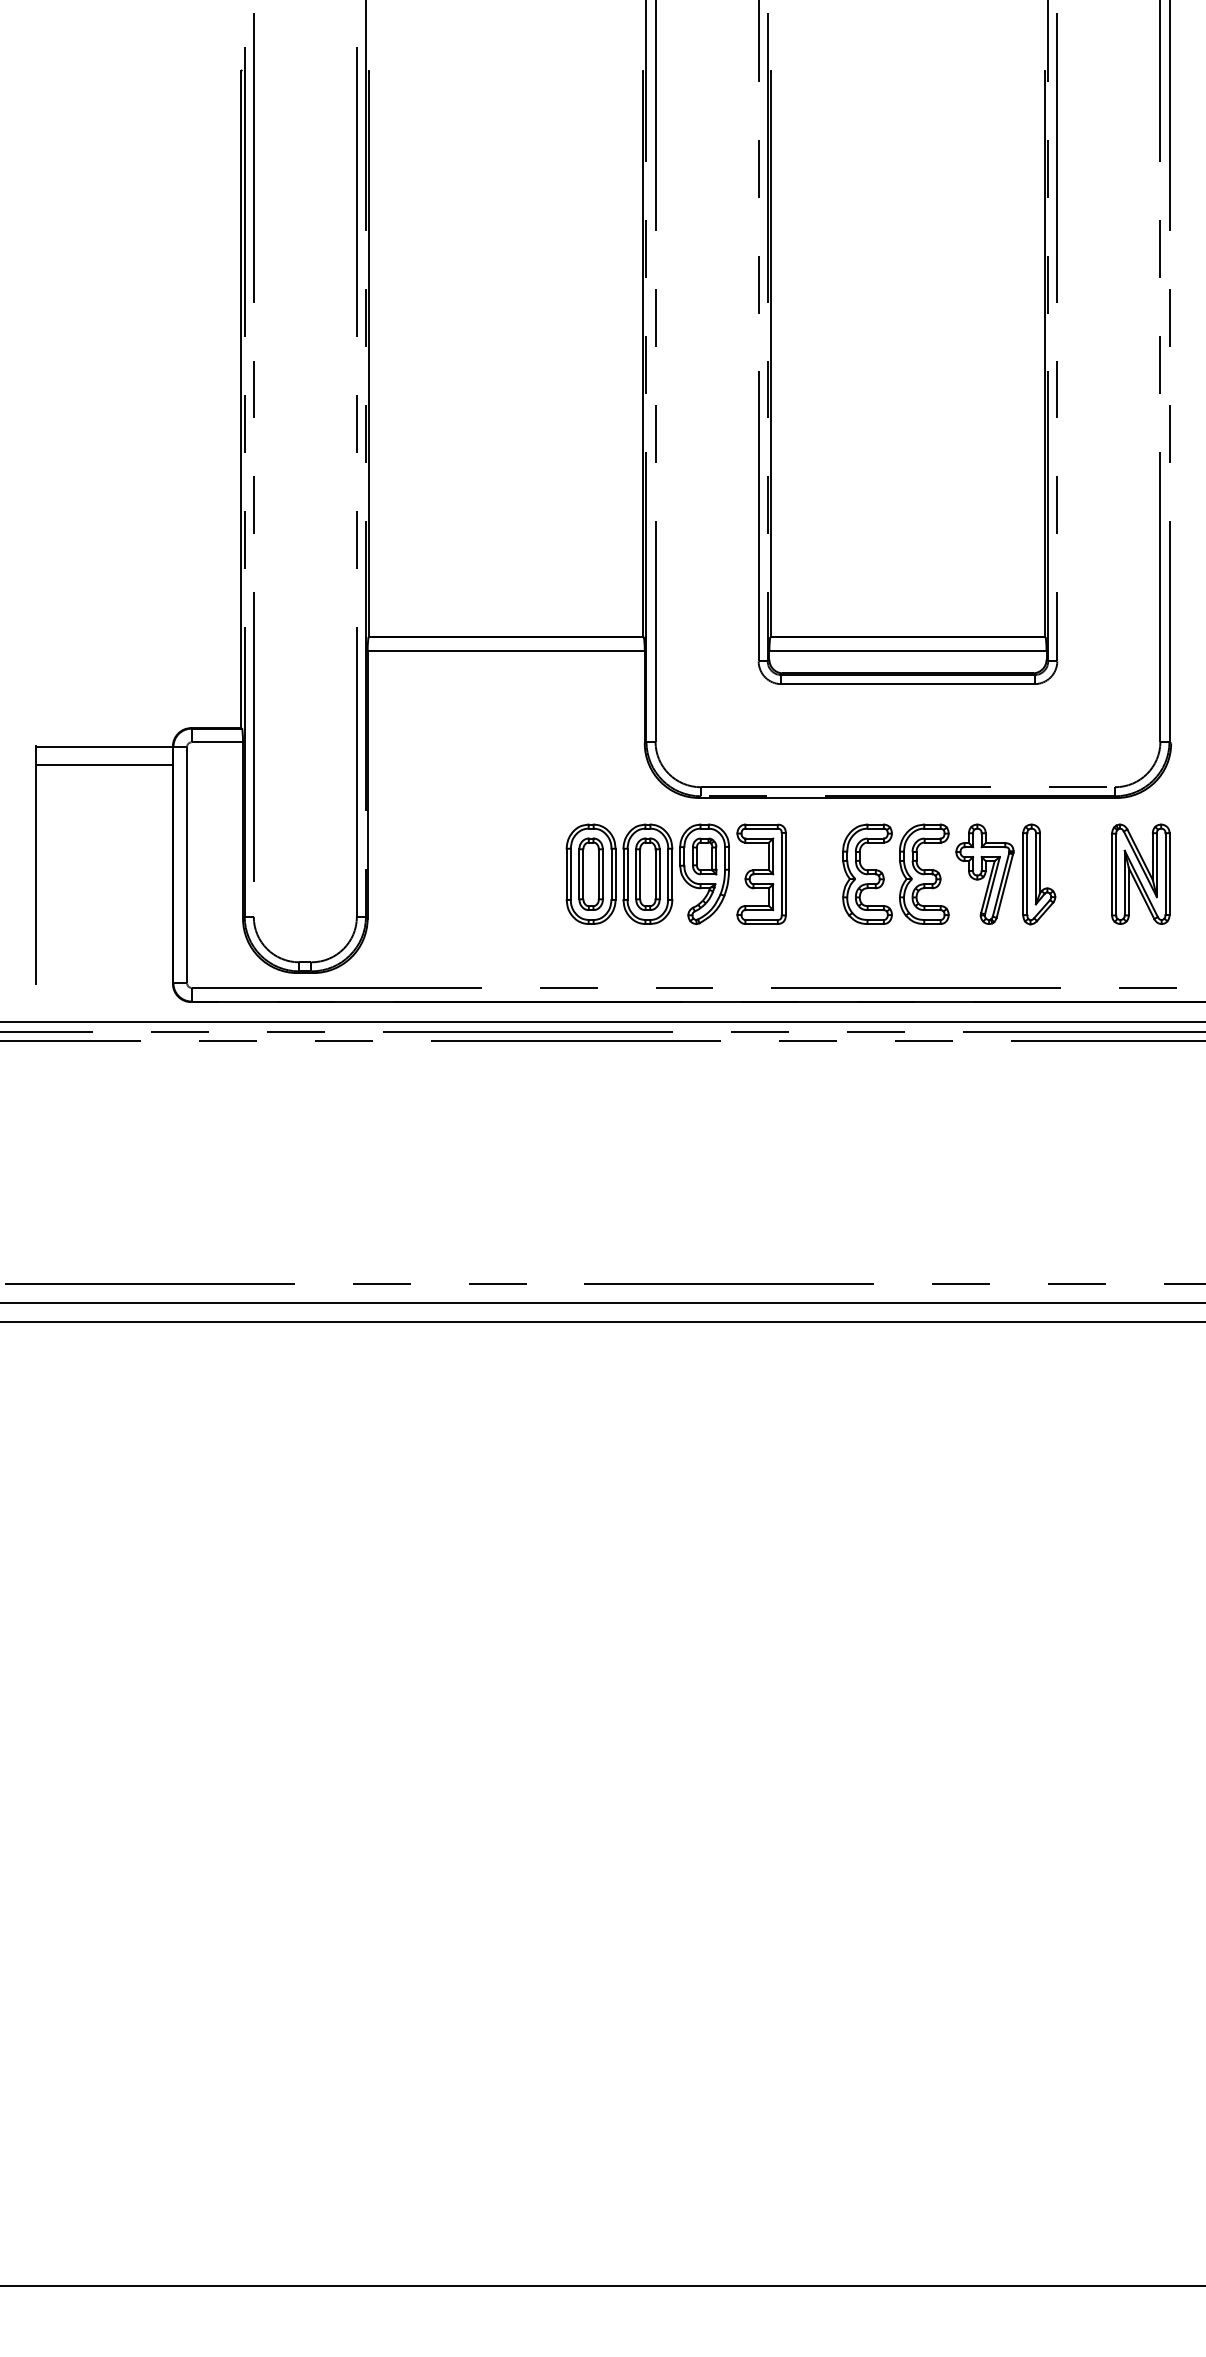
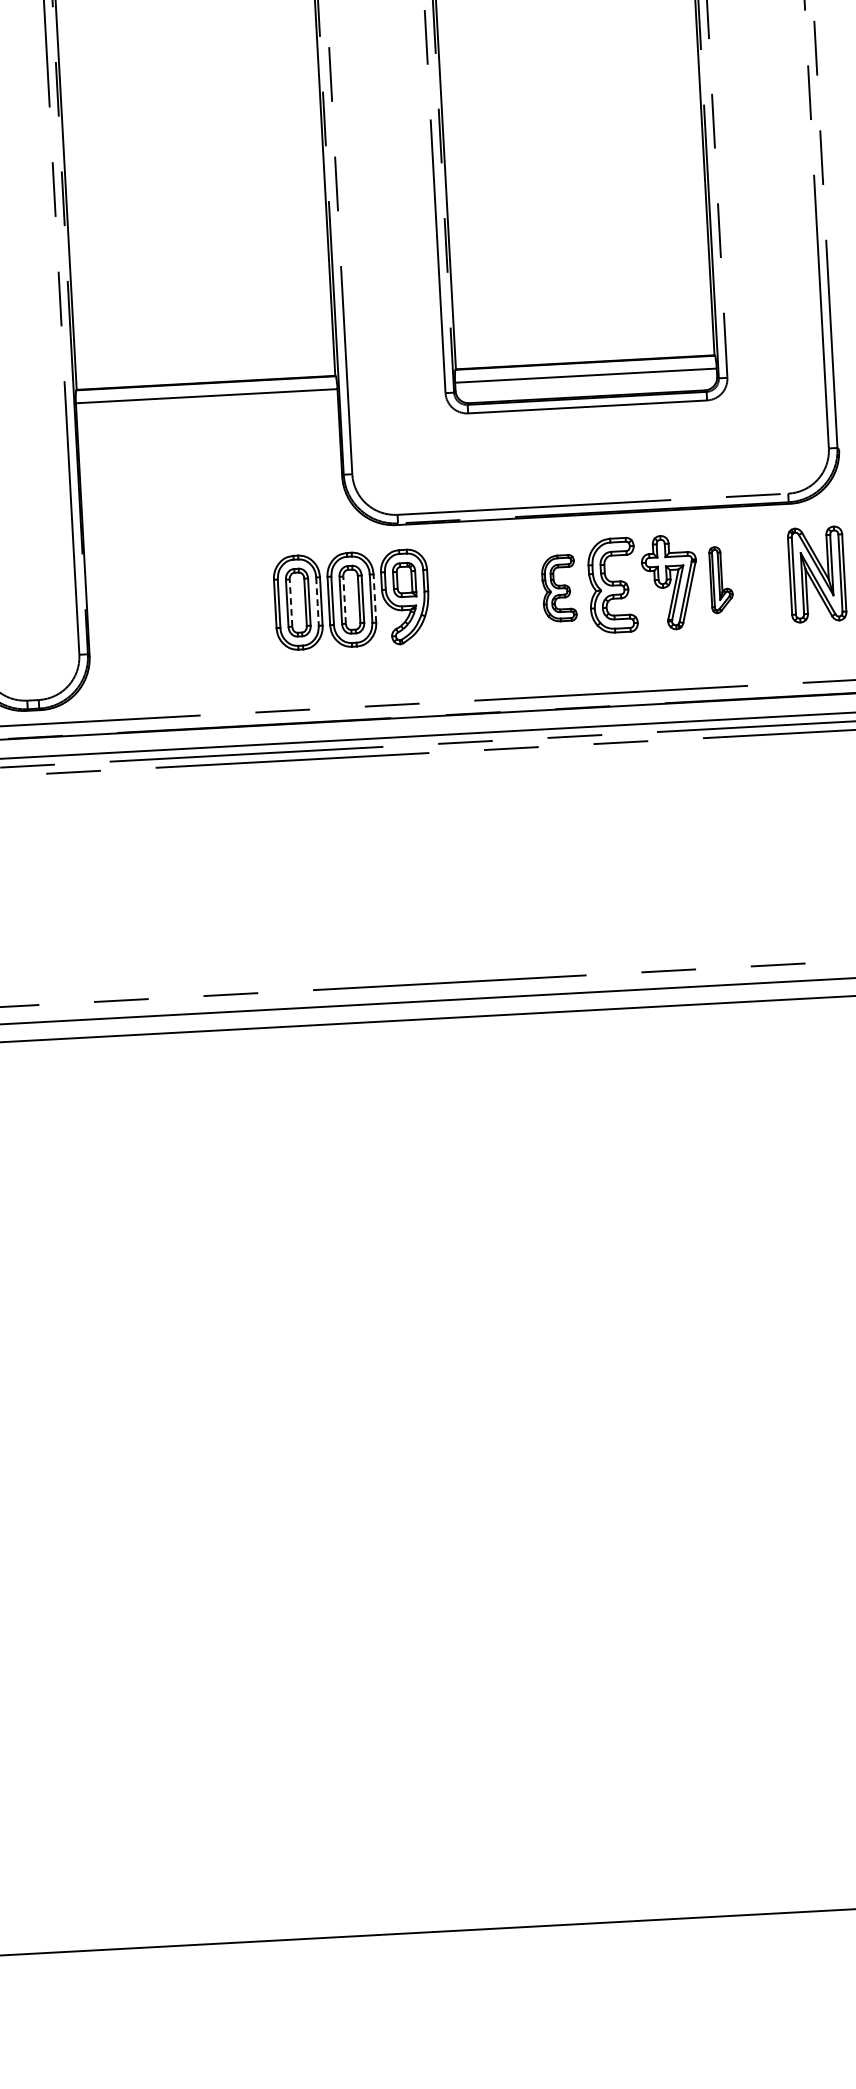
part: (761, 873) -> (459, 593), removed
part: (867, 873) -> (559, 587), size x0.7
line: (583, 874) -> (291, 603), solid -> dashed
line: (611, 874) -> (317, 601), solid -> dashed
line: (640, 874) -> (344, 600), solid -> dashed
line: (672, 874) -> (375, 598), solid -> dashed
part: (1039, 874) -> (721, 579), size x0.7

